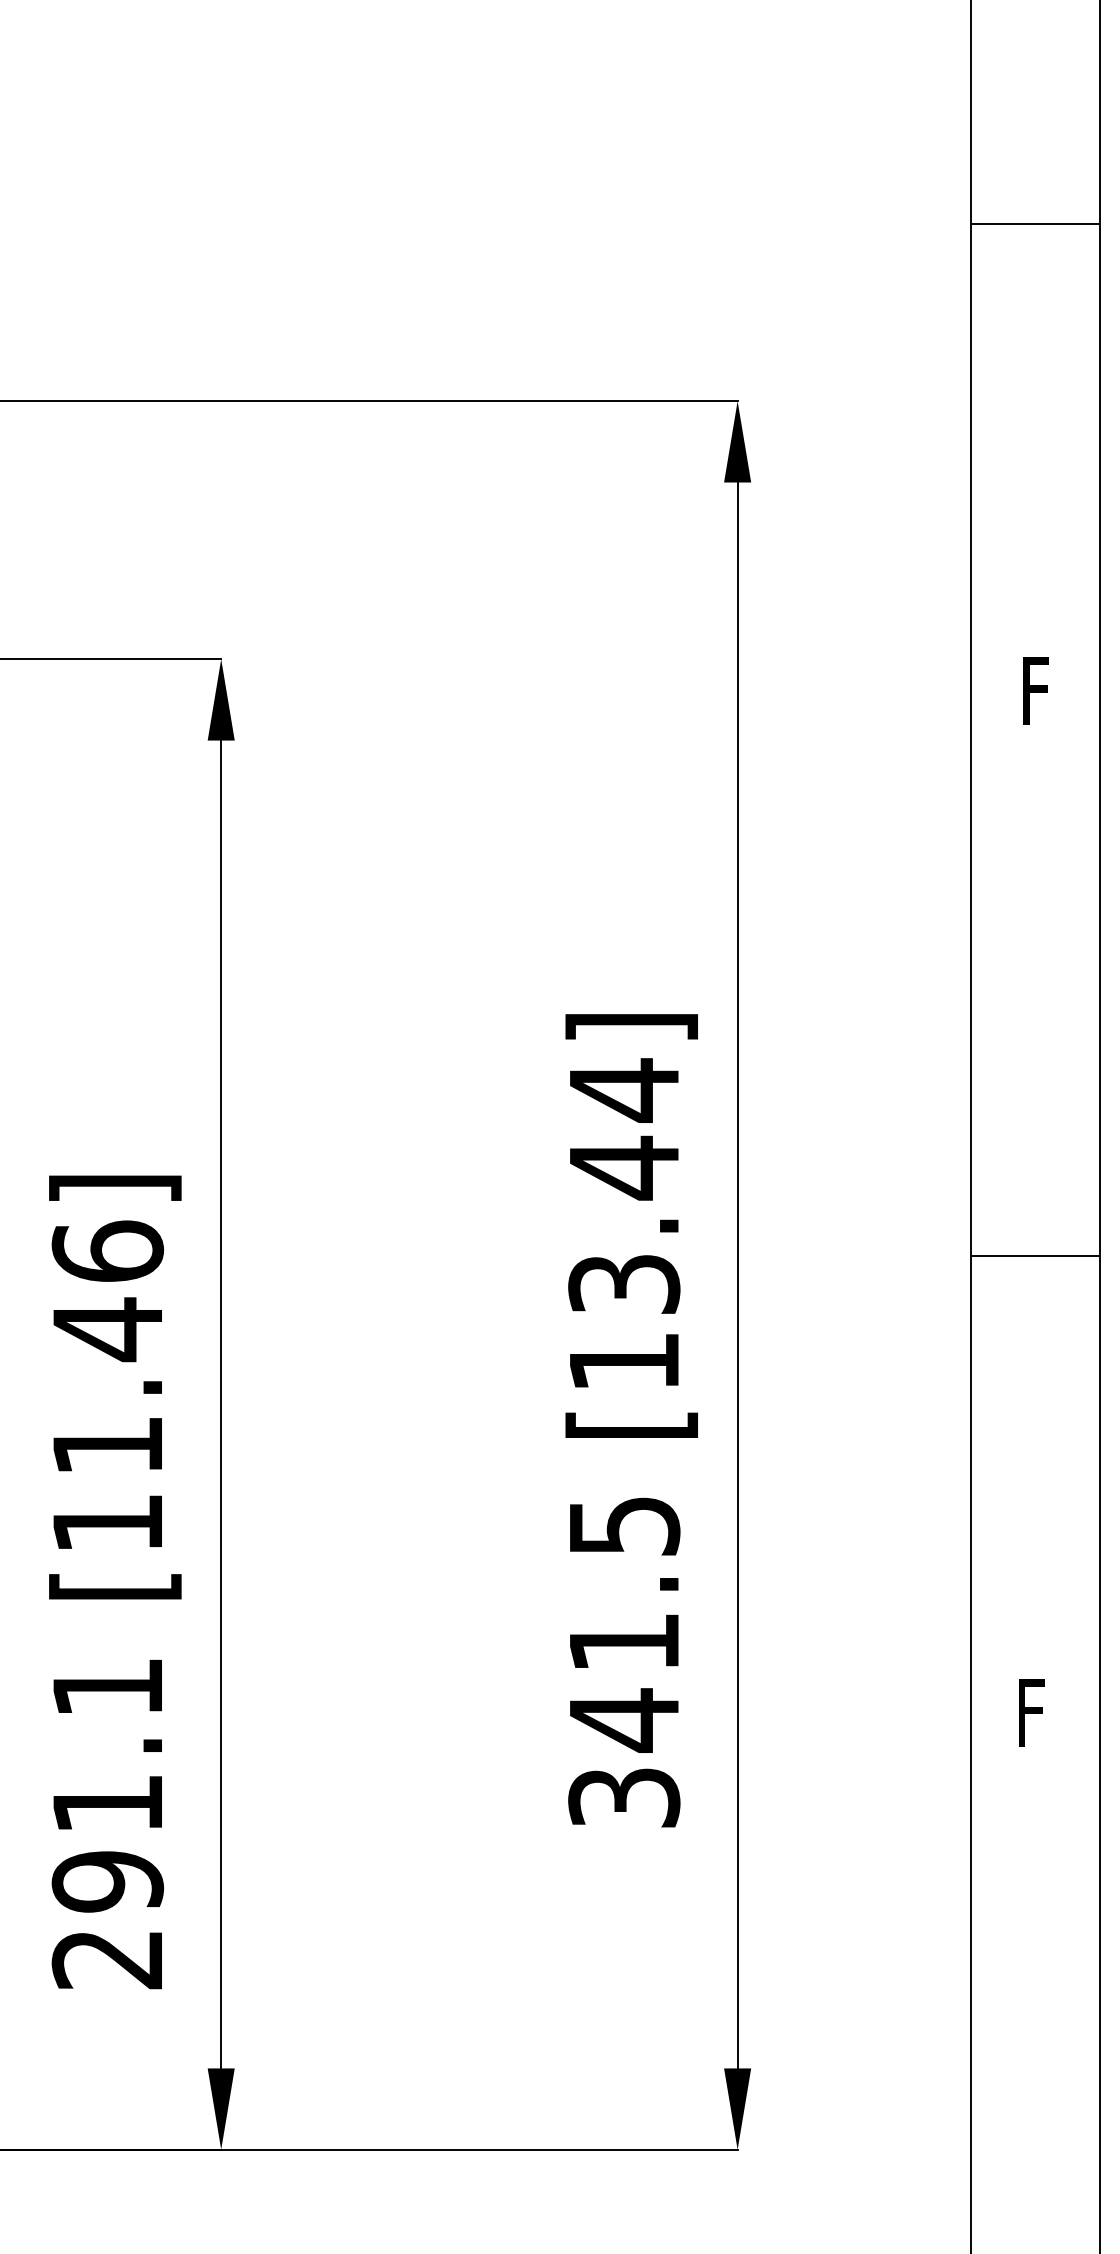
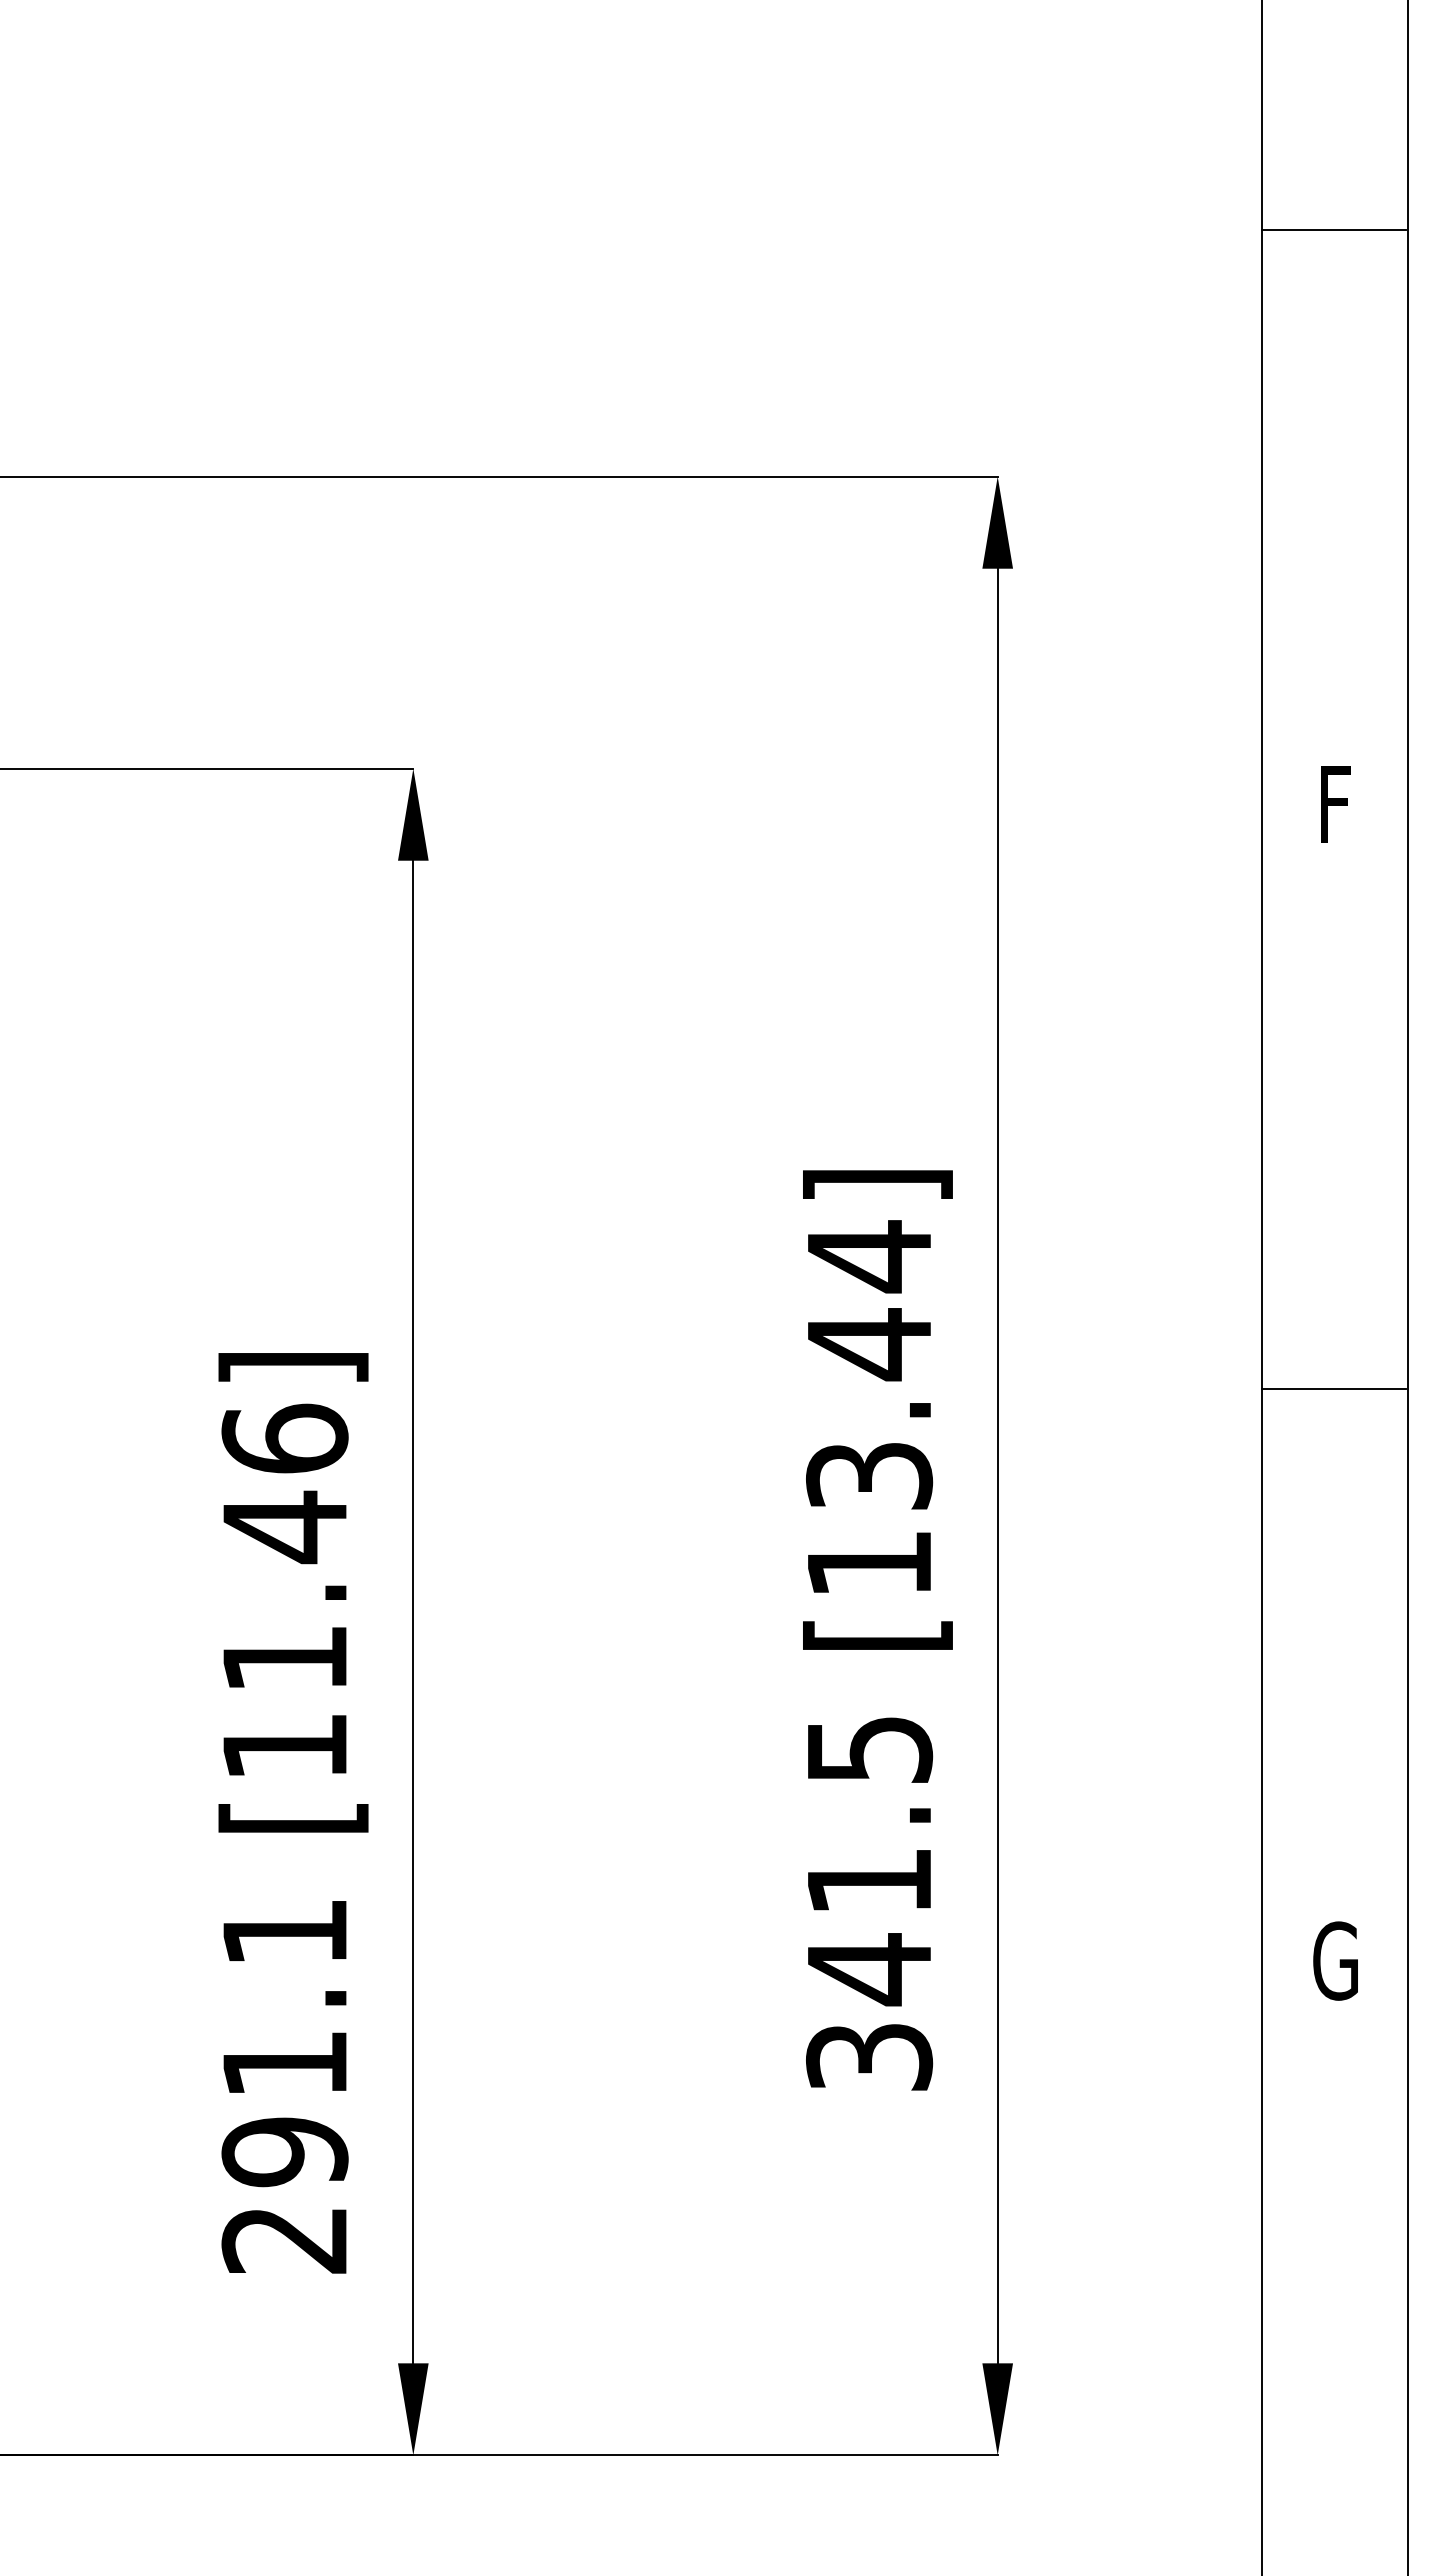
line: (1034, 223) -> (1333, 229), moved
line: (1034, 1255) -> (1333, 1388), moved
text: (1036, 1712) -> (1335, 1960), F -> G

